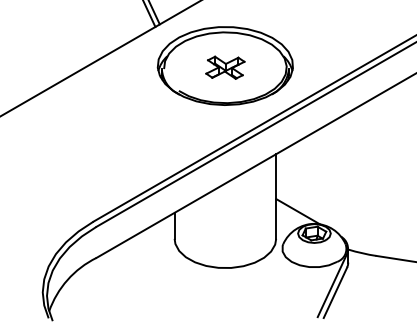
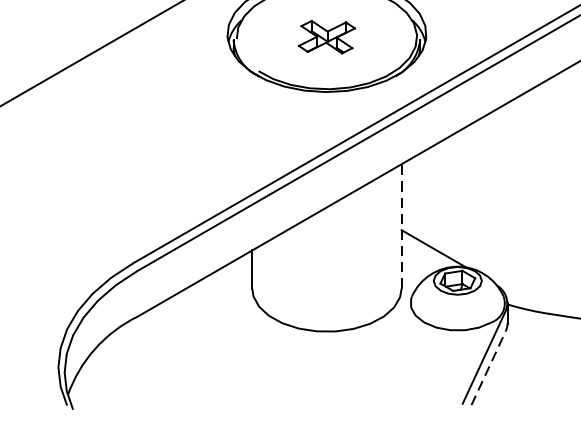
line: (276, 196) -> (402, 226), solid -> dashed
line: (335, 292) -> (488, 367), solid -> dashed

